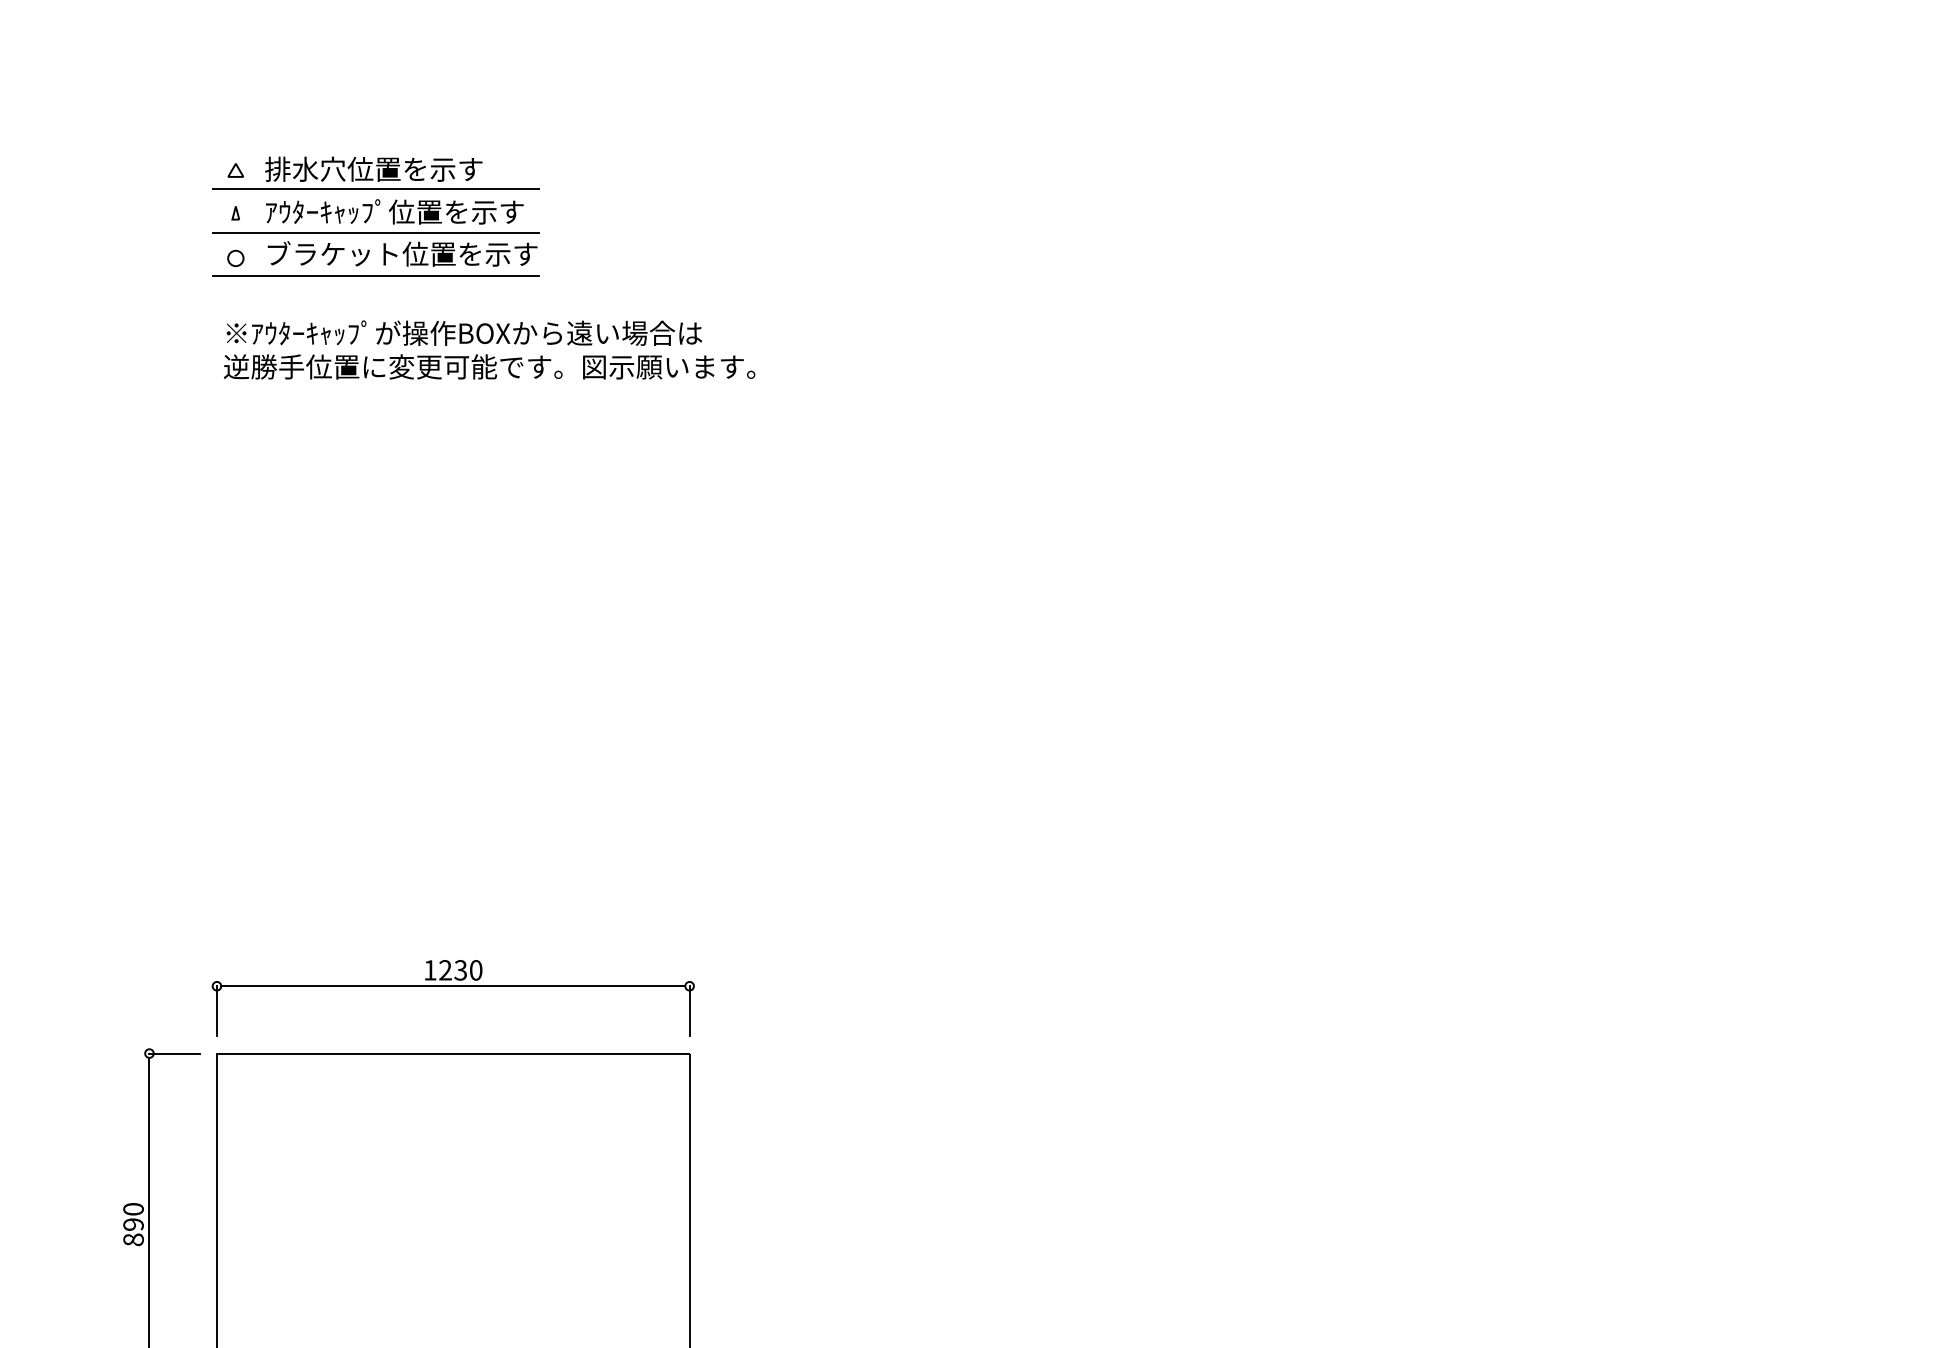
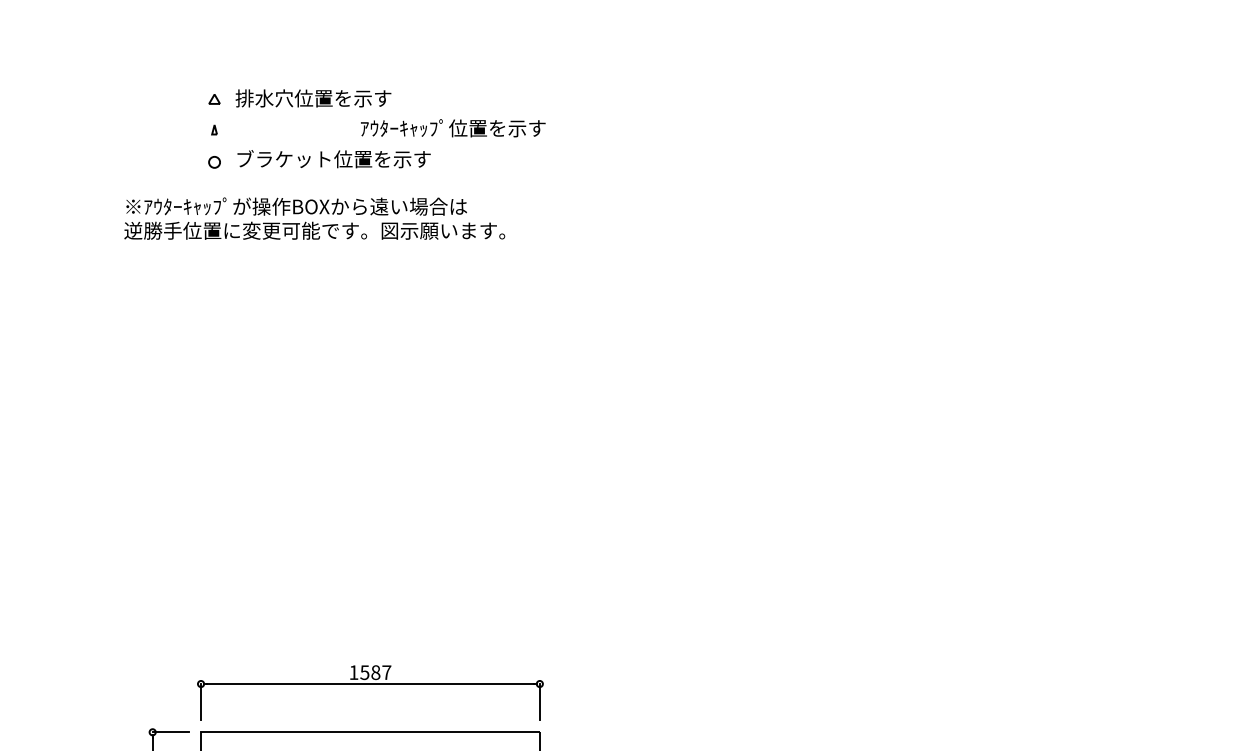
line: (375, 188) -> (314, 112), removed
text: (394, 211) -> (453, 127), moved
line: (375, 233) -> (314, 144), removed
line: (375, 275) -> (314, 174), removed
text: (489, 349) -> (314, 218), moved
text: (460, 970) -> (375, 672), 1230 -> 1587

